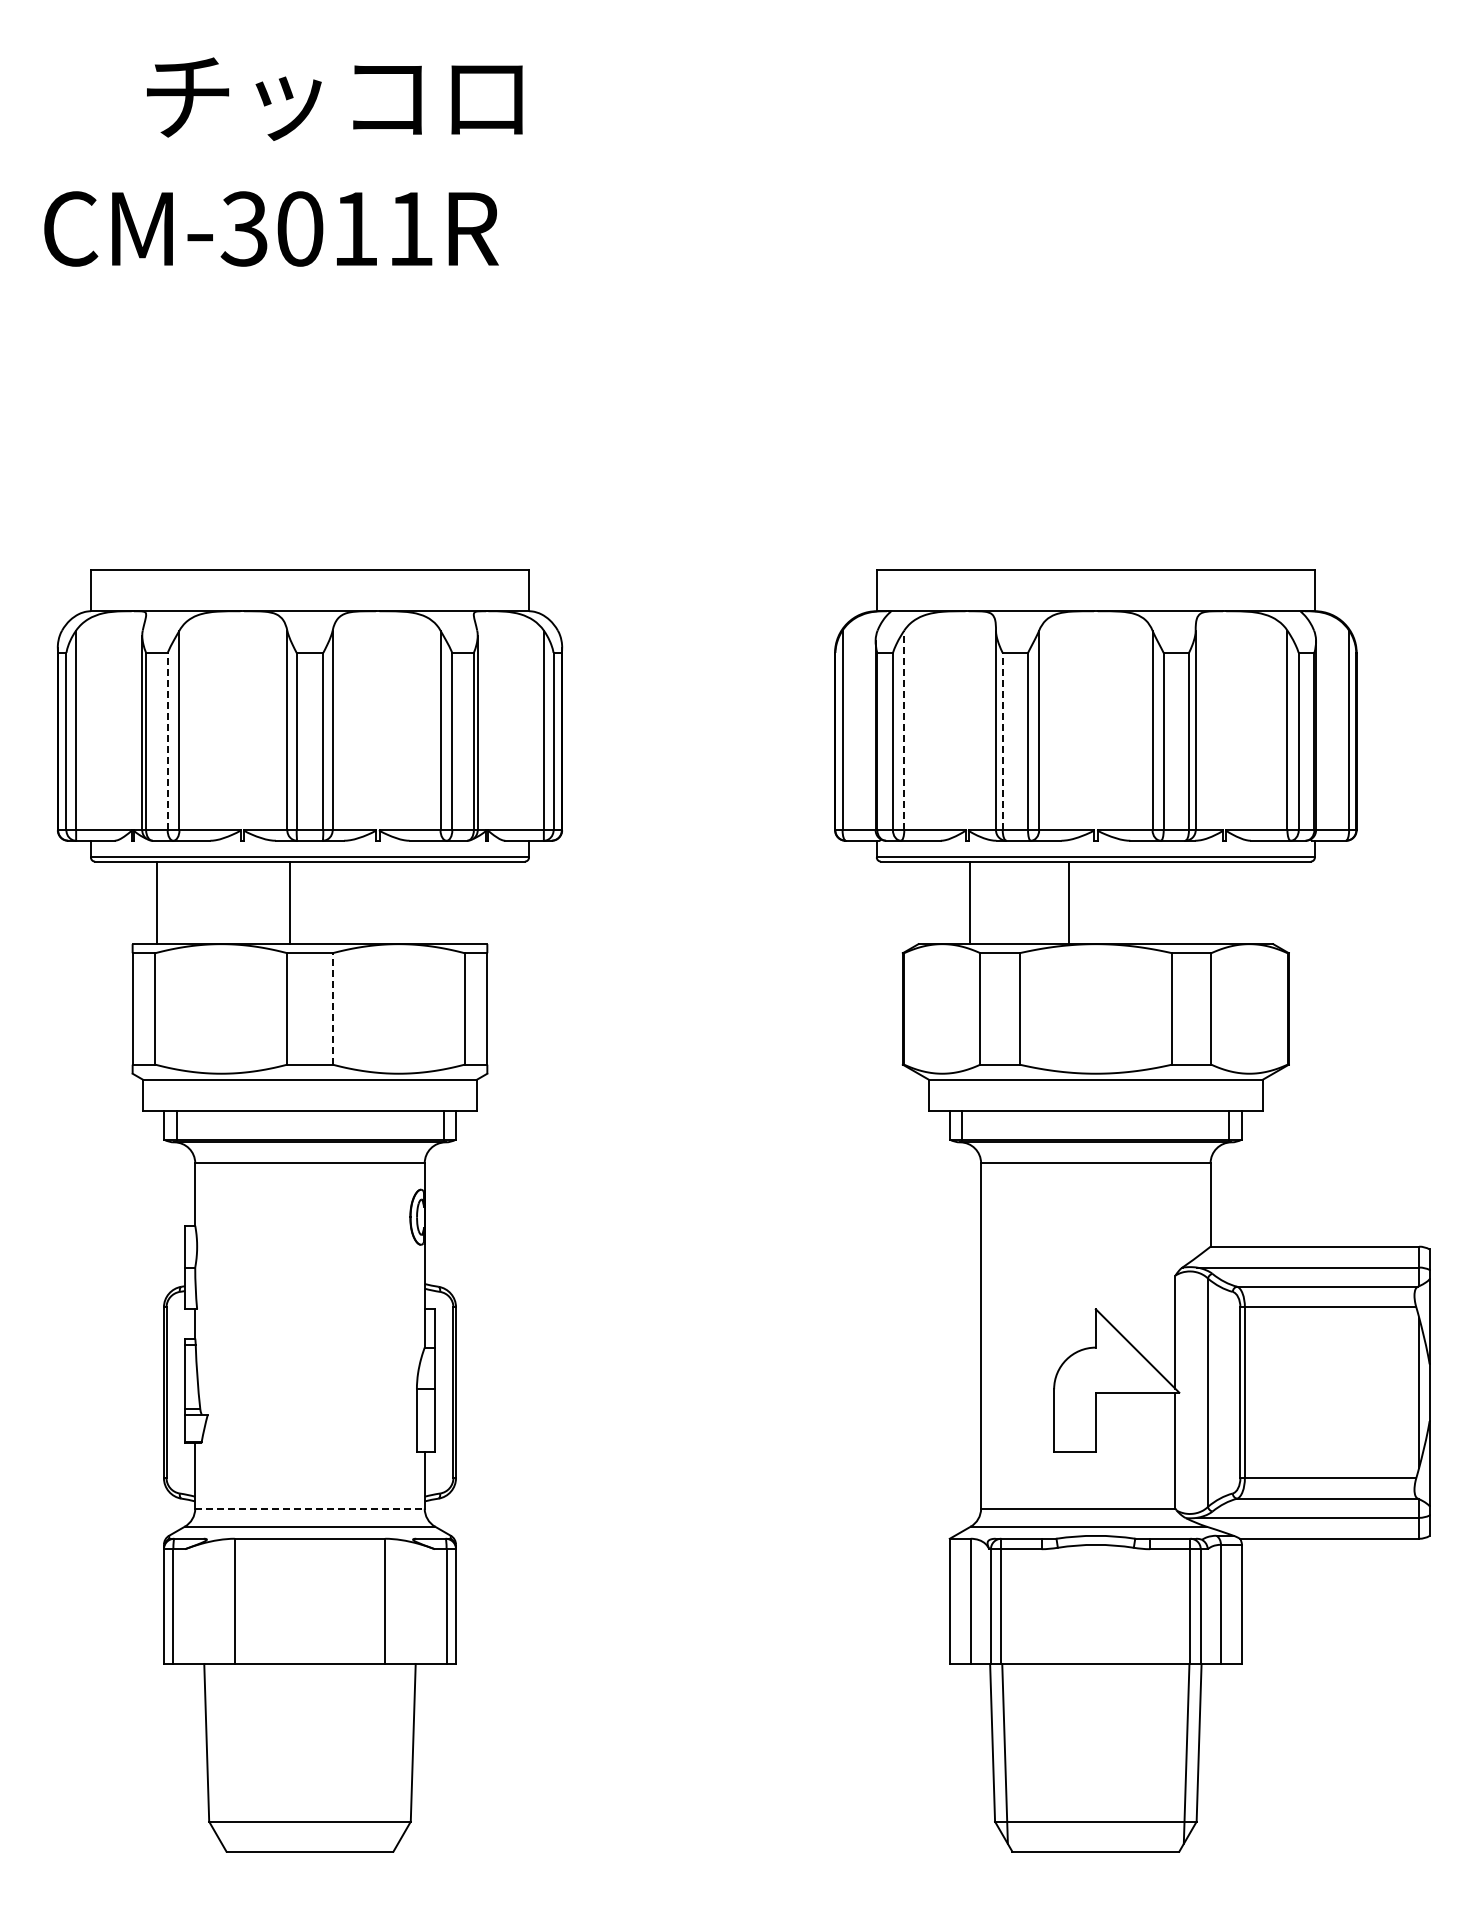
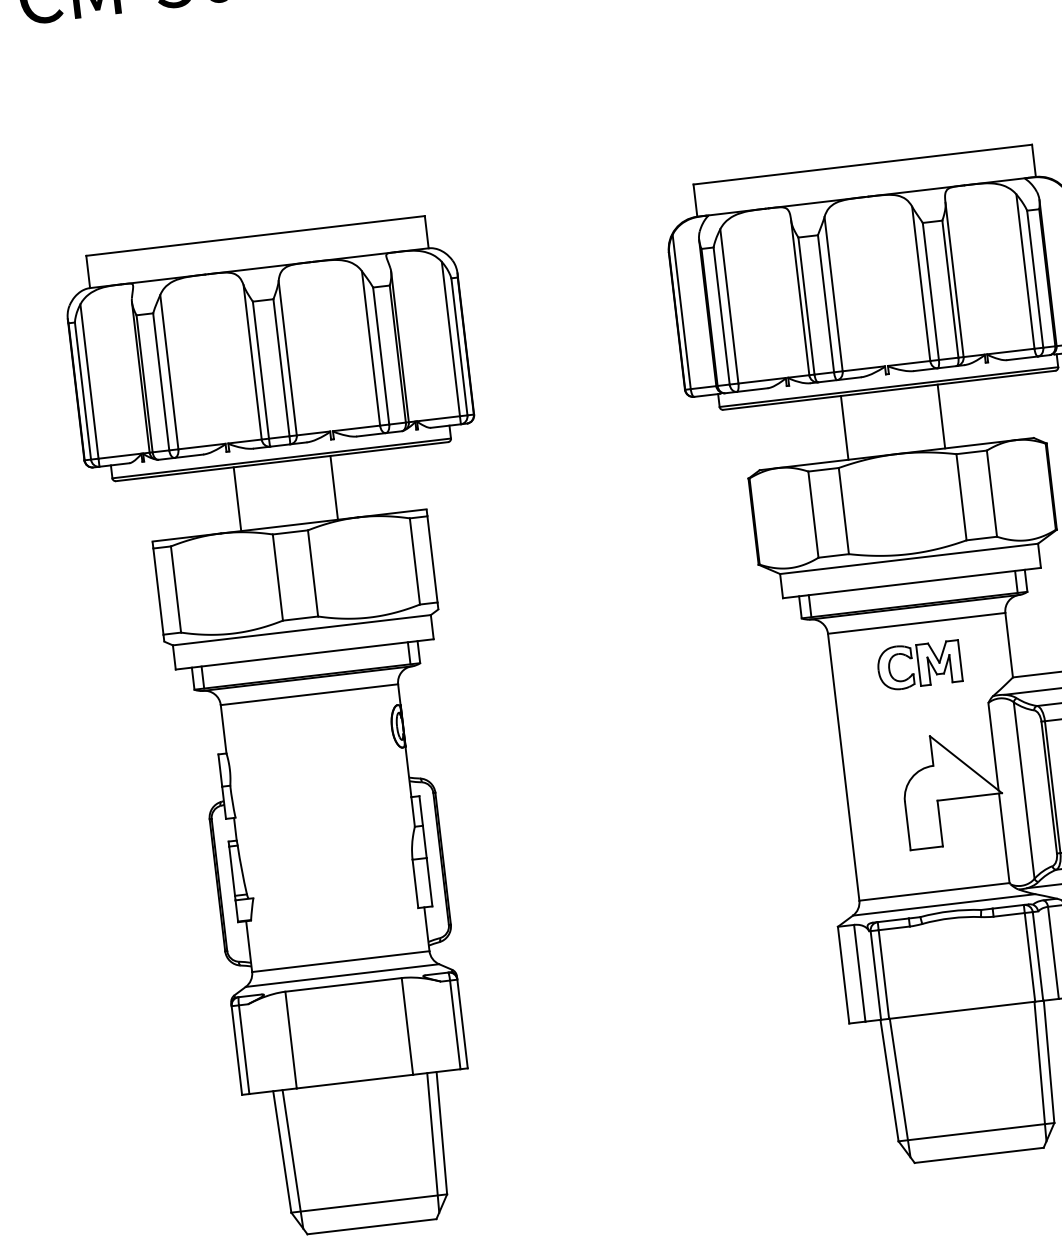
line: (904, 730) -> (729, 306), dashed -> solid
line: (167, 741) -> (161, 381), dashed -> solid
line: (1002, 741) -> (806, 305), dashed -> solid
line: (157, 902) -> (237, 498), moved
line: (289, 902) -> (334, 487), moved
line: (970, 902) -> (844, 427), moved
line: (1069, 902) -> (941, 416), moved
line: (332, 1008) -> (312, 573), dashed -> solid
part: (1092, 1216) -> (918, 664), added
line: (310, 1508) -> (341, 961), dashed -> solid
line: (219, 1753) -> (293, 1159), added
line: (400, 1753) -> (432, 1142), added

